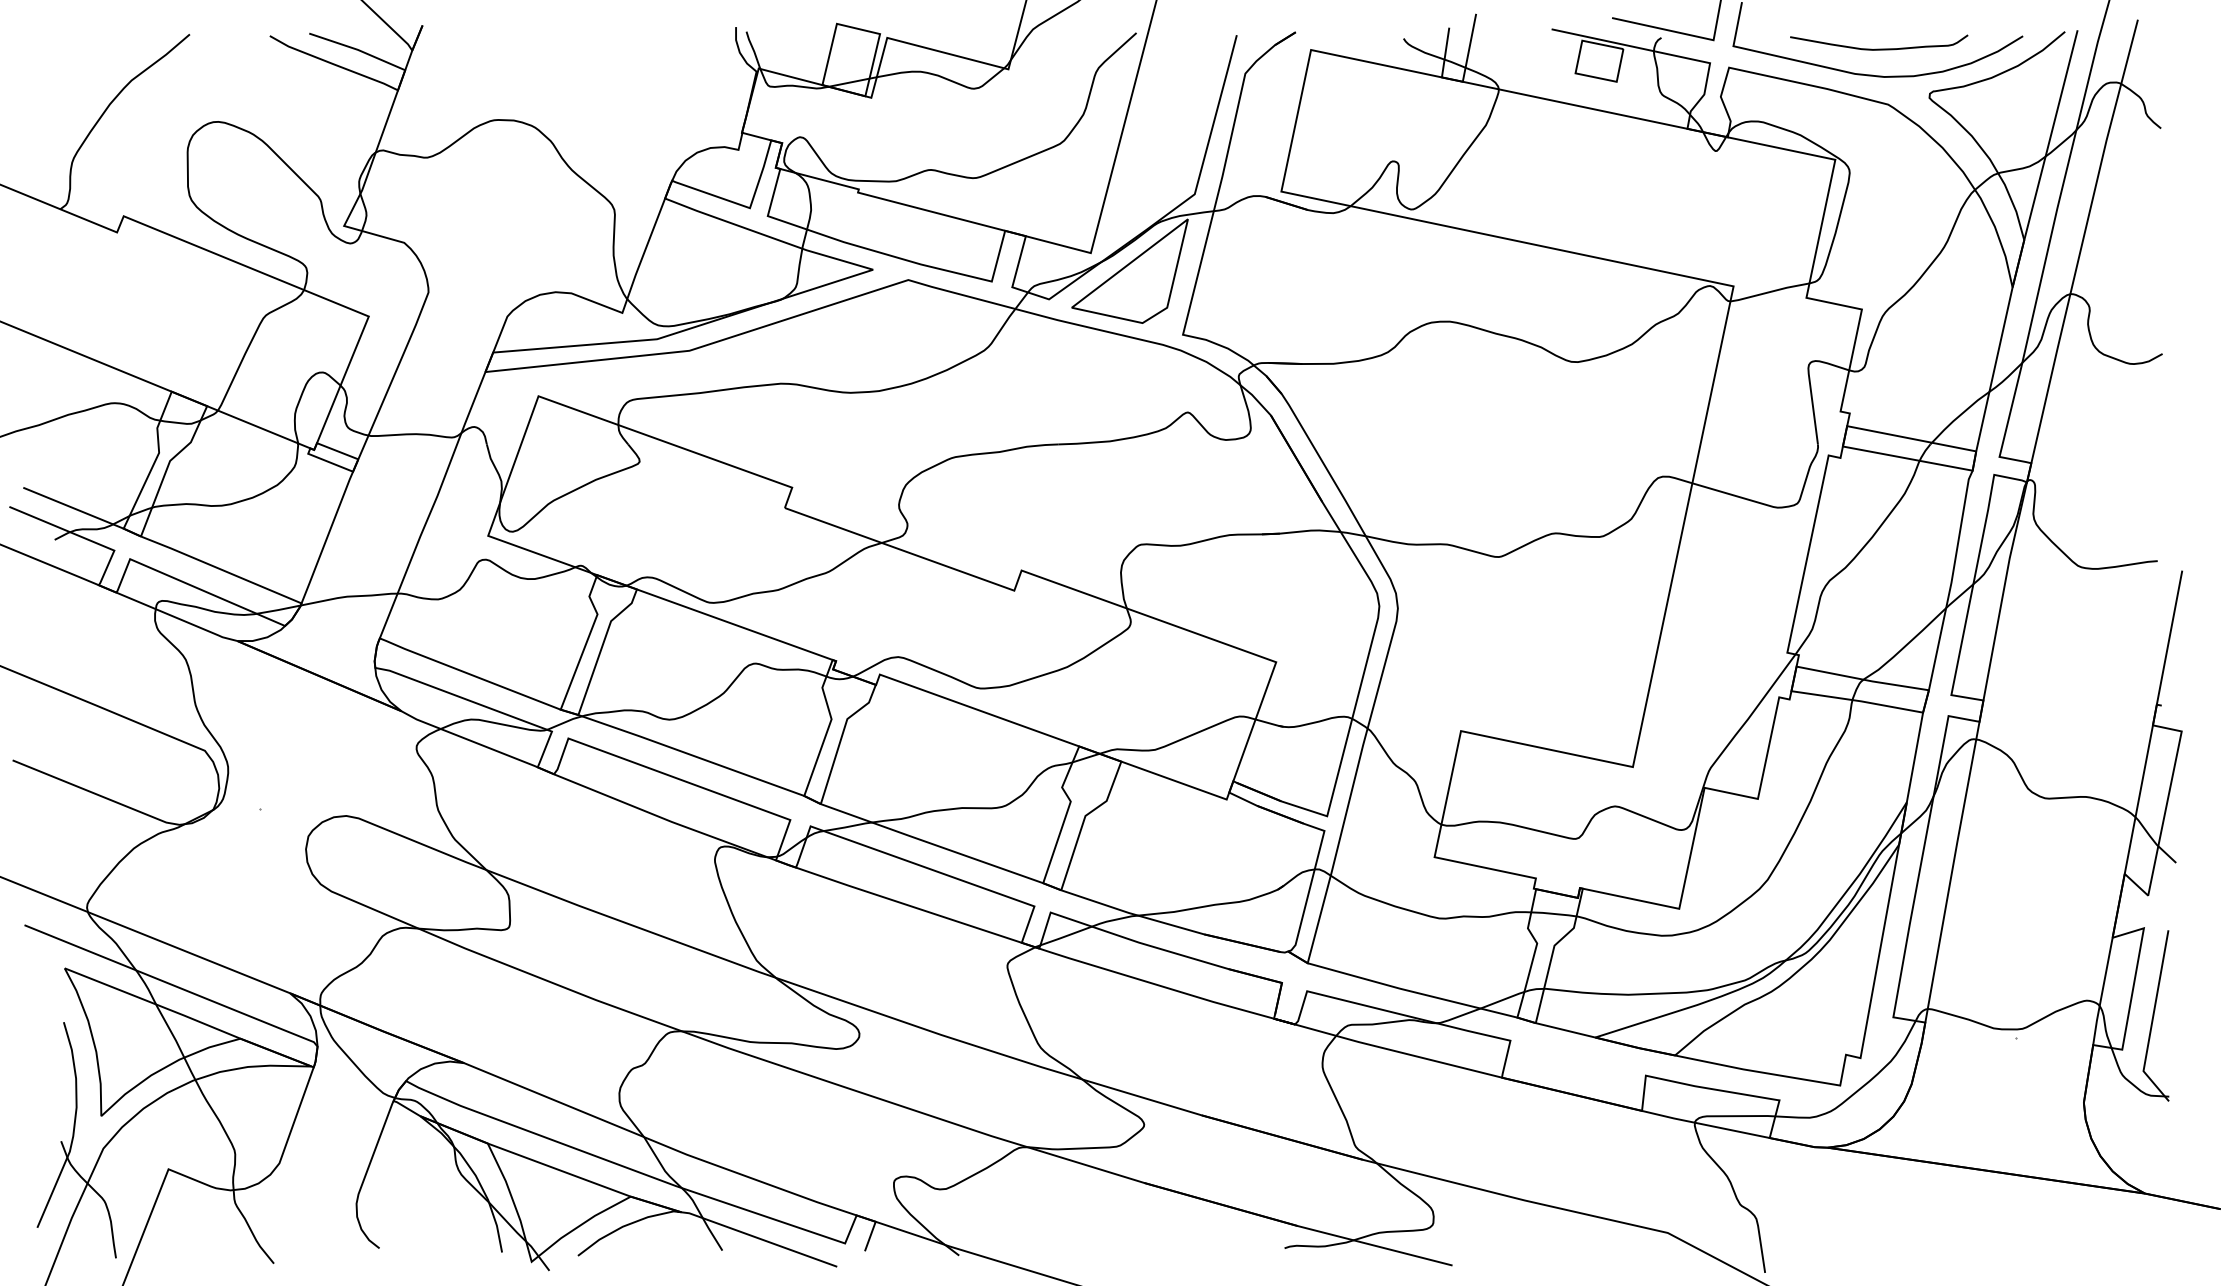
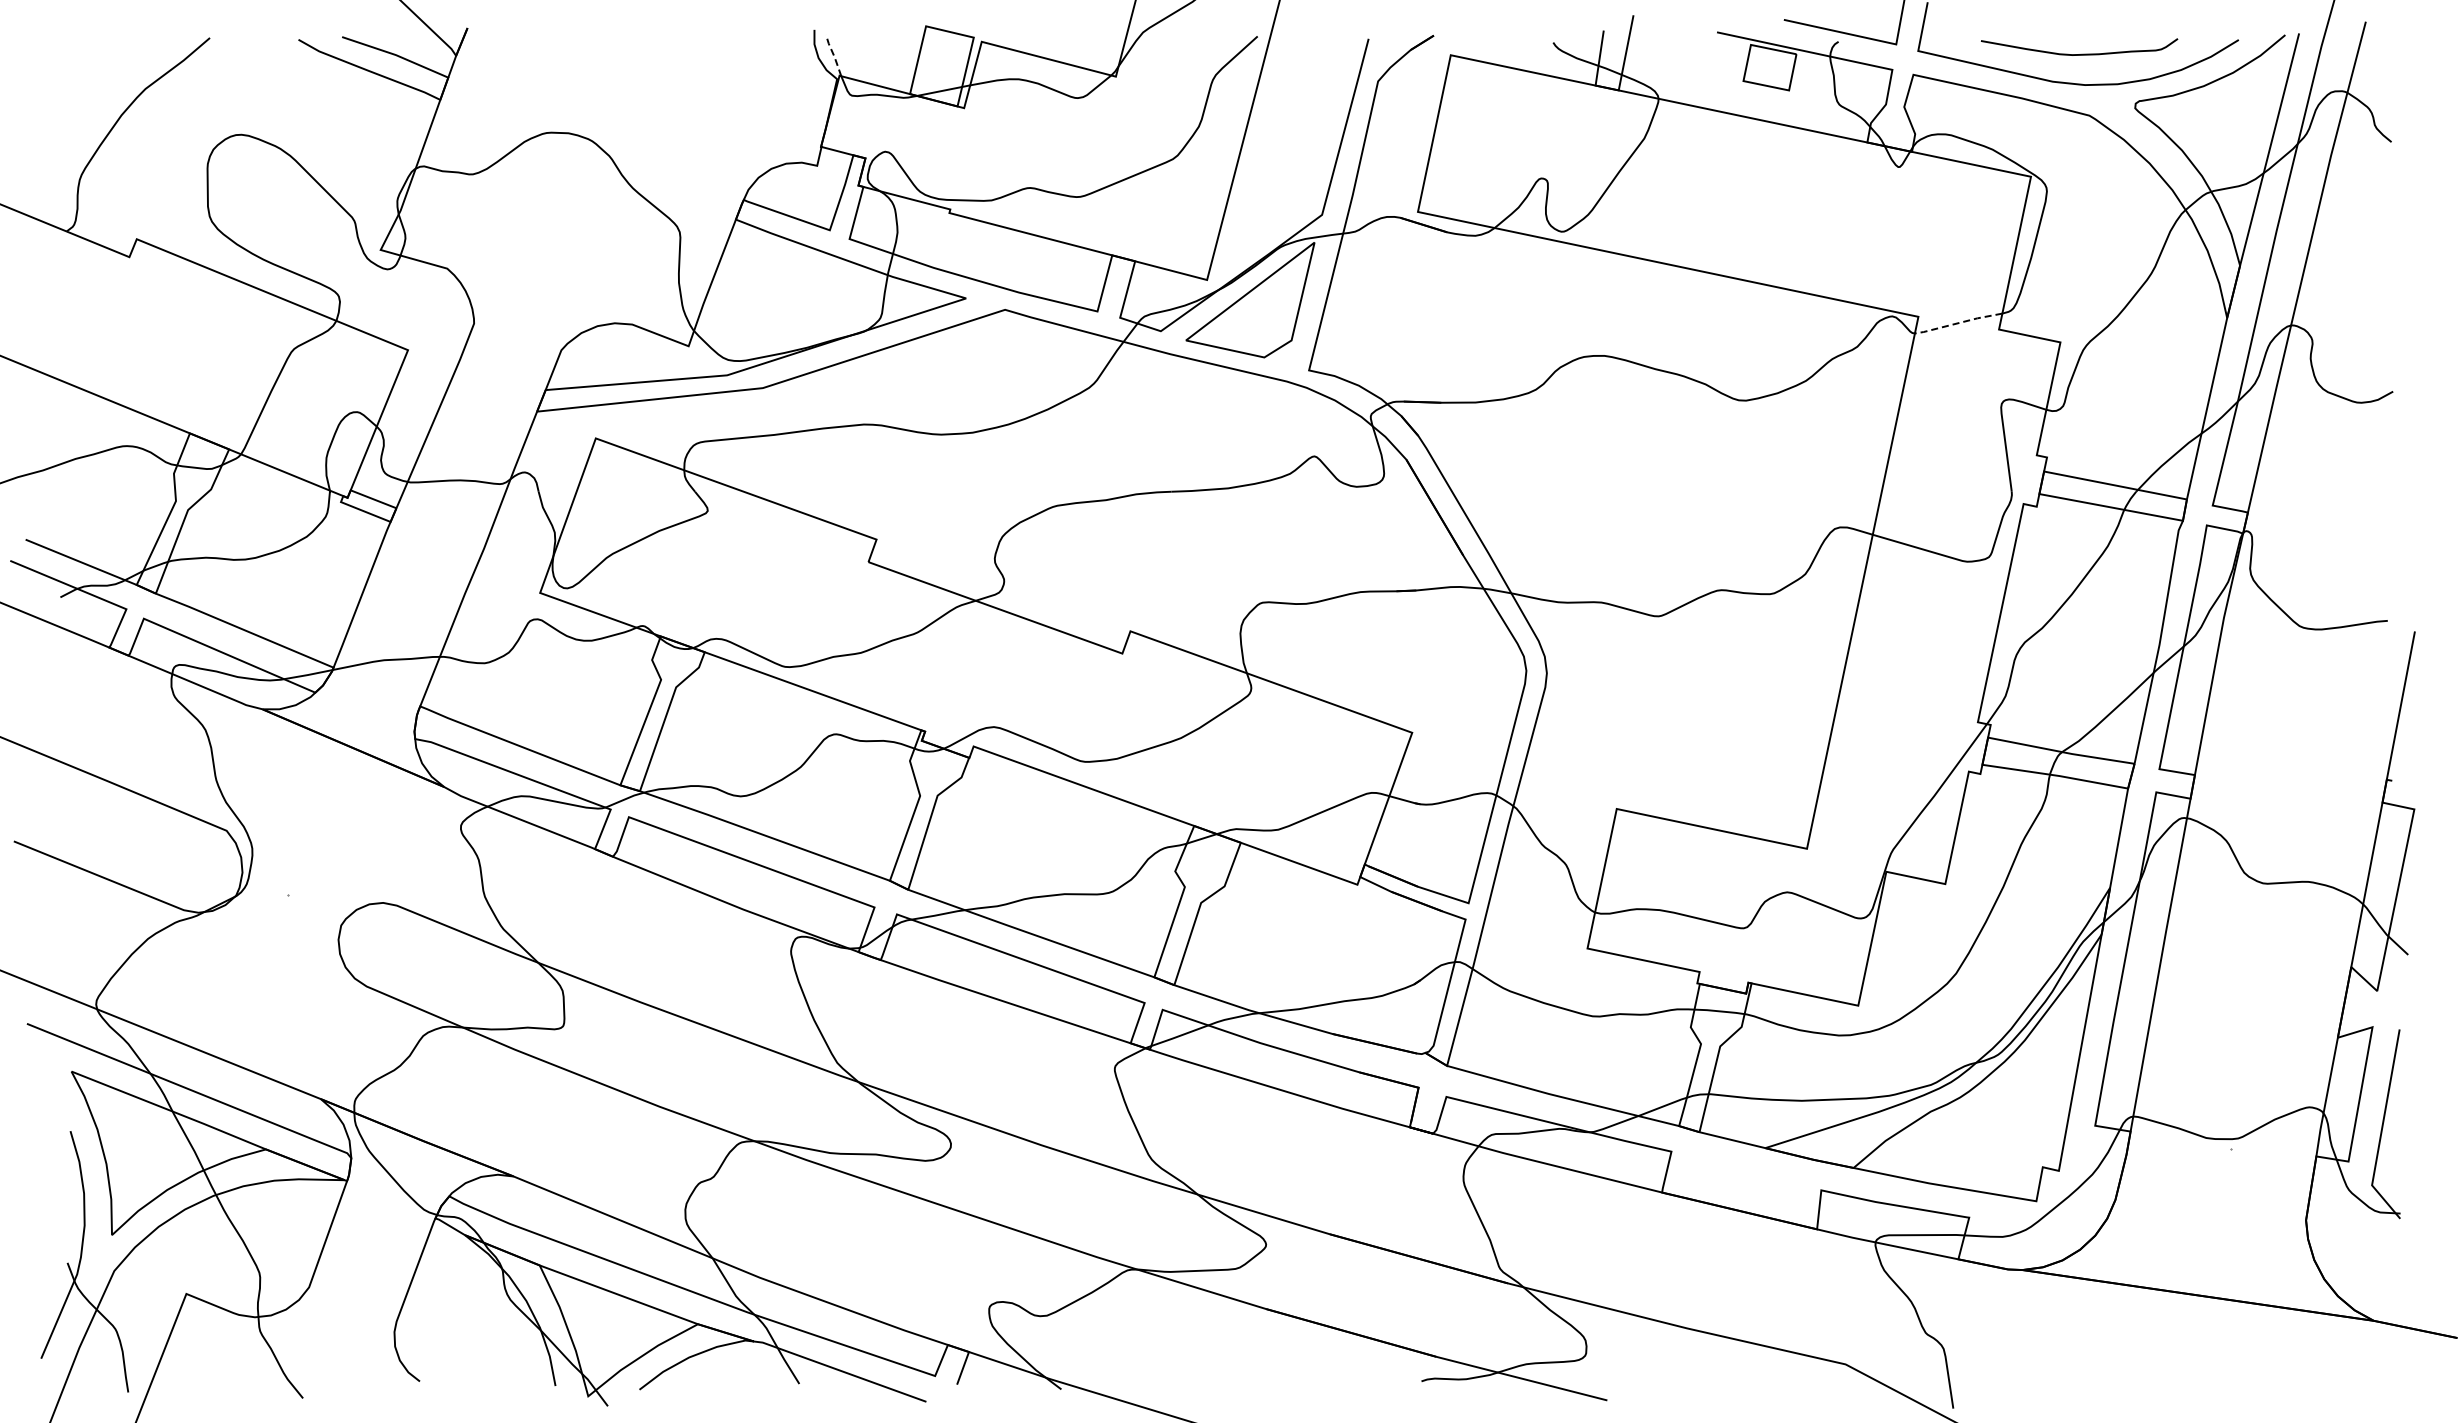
line: (753, 50) -> (833, 55), solid -> dashed
line: (1769, 292) -> (1958, 323), solid -> dashed

